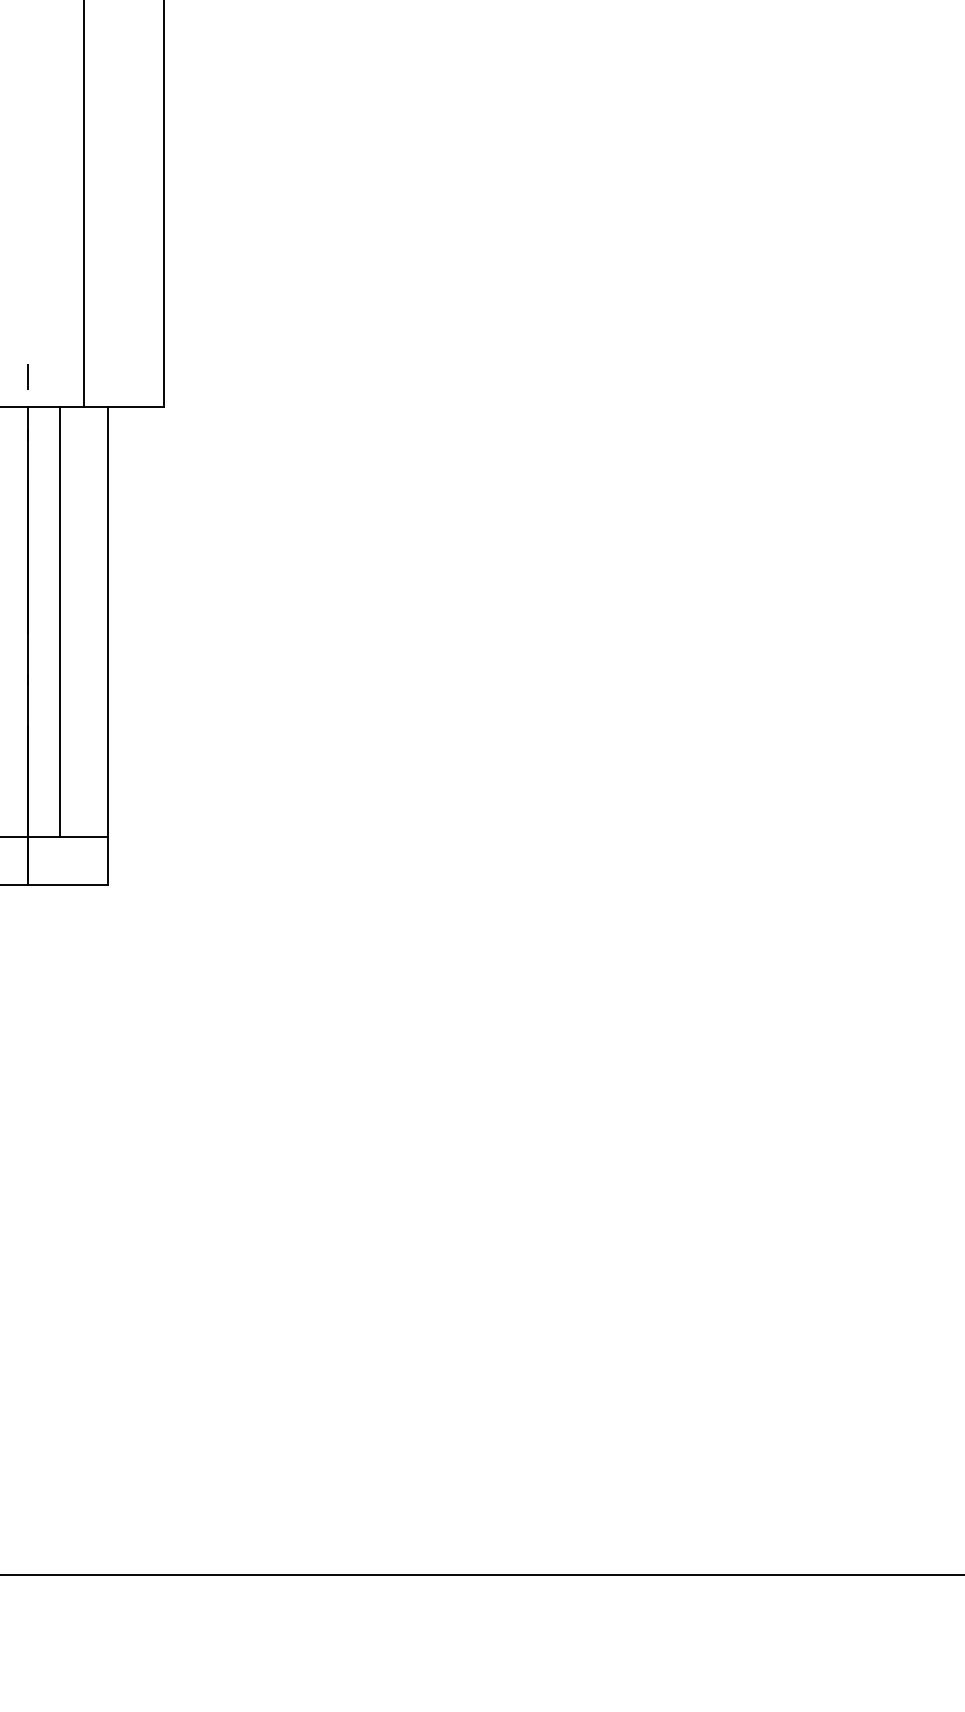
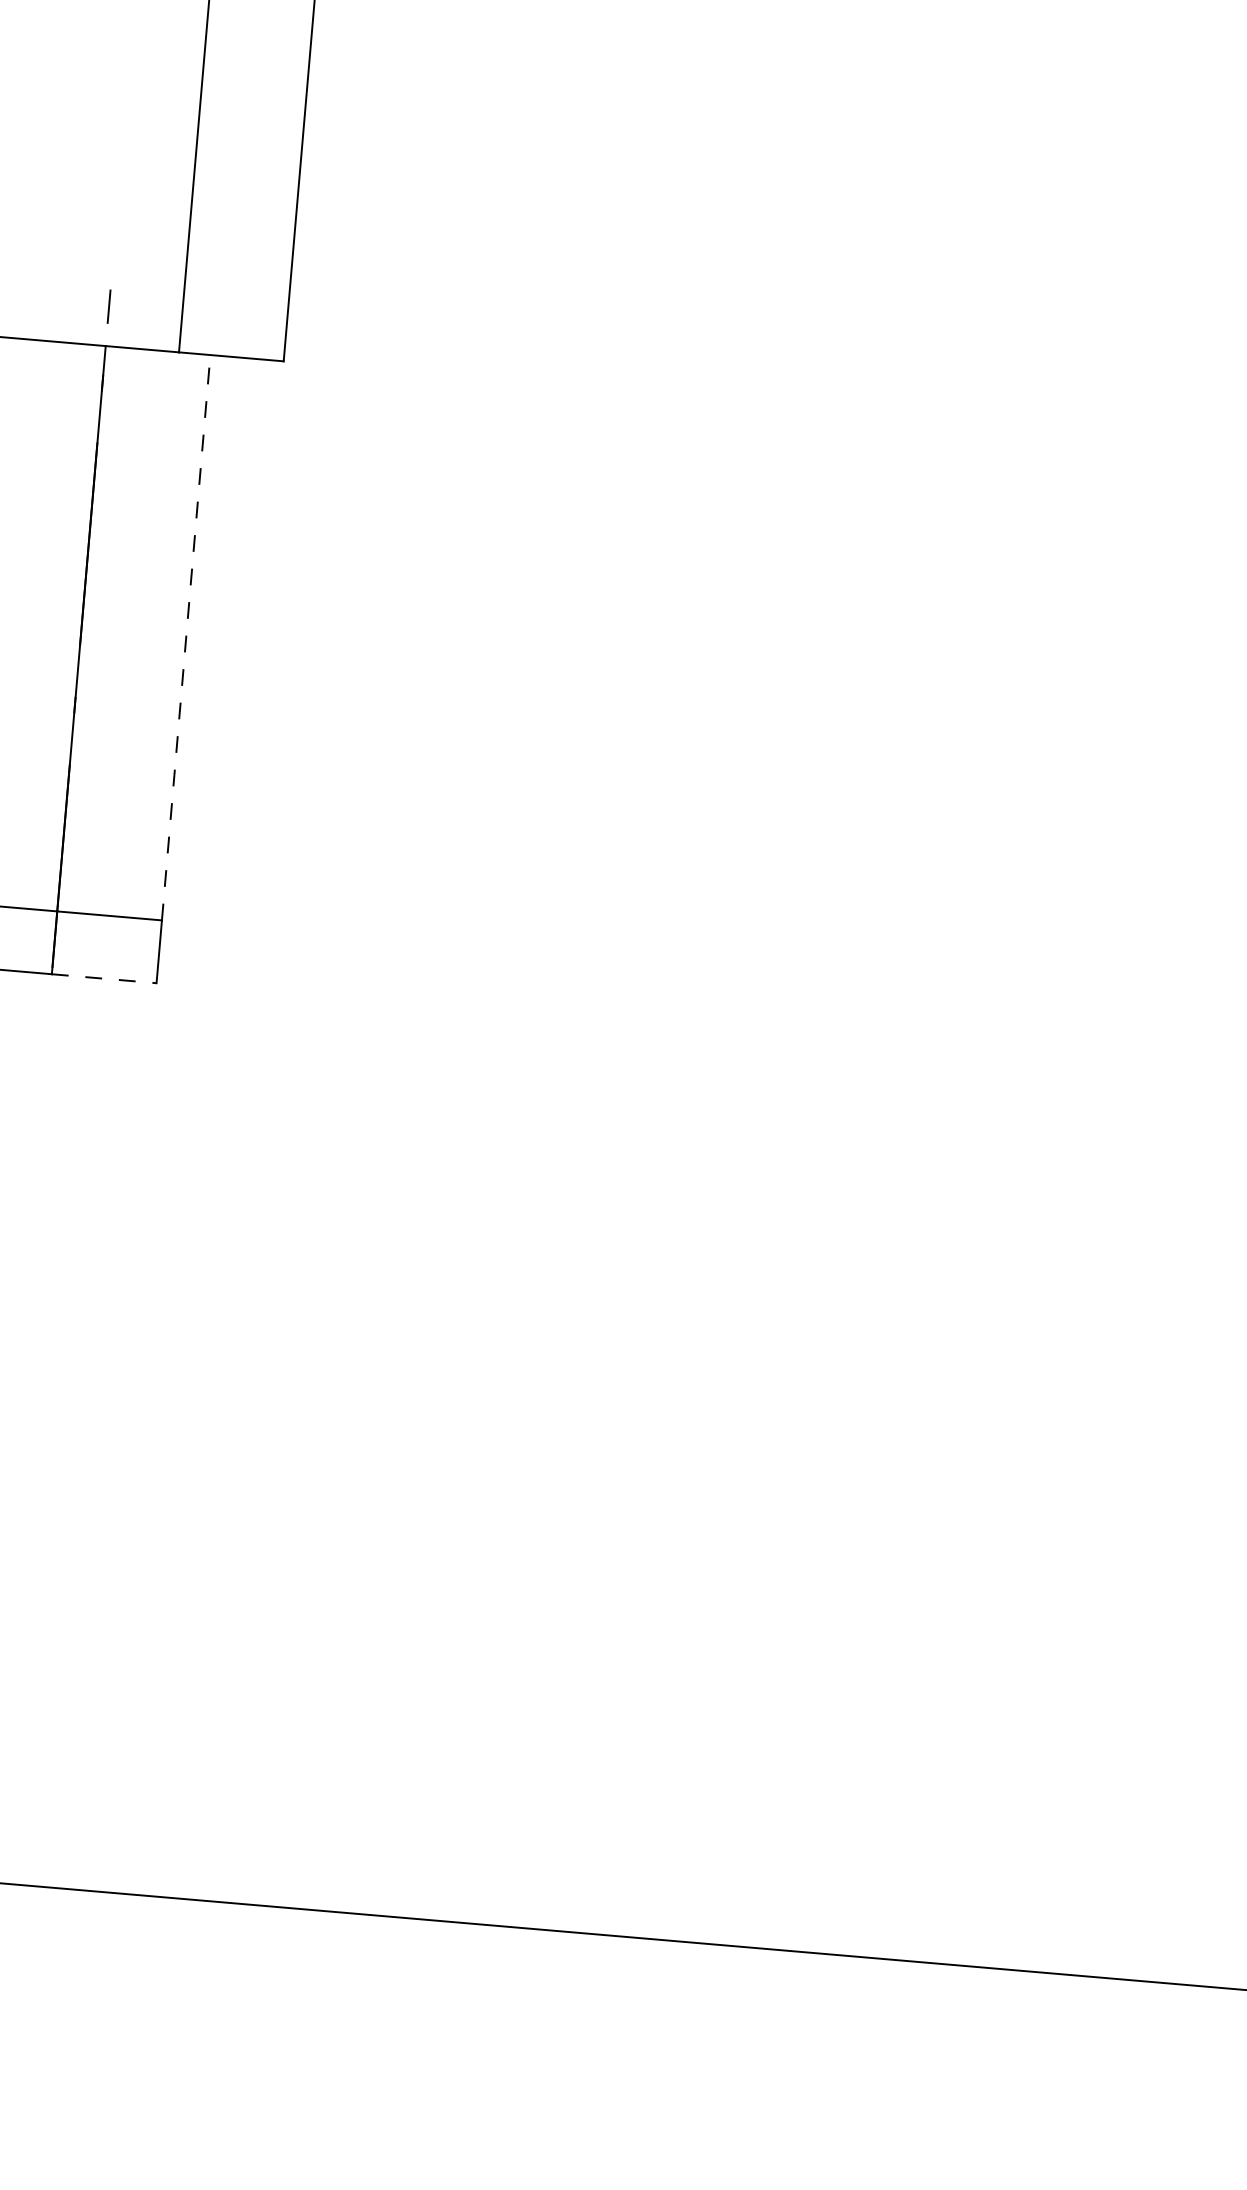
line: (60, 621) -> (124, 631), removed
line: (107, 621) -> (185, 637), solid -> dashed
line: (67, 884) -> (103, 978), solid -> dashed

